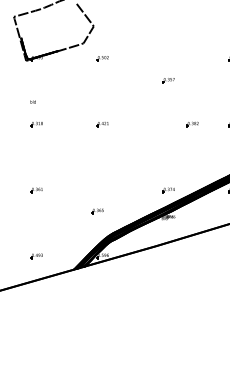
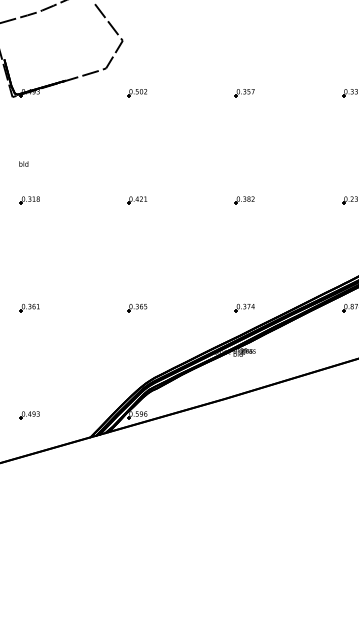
part: (168, 80) -> (244, 93), moved
part: (192, 124) -> (244, 200), moved
part: (97, 211) -> (136, 308), moved

